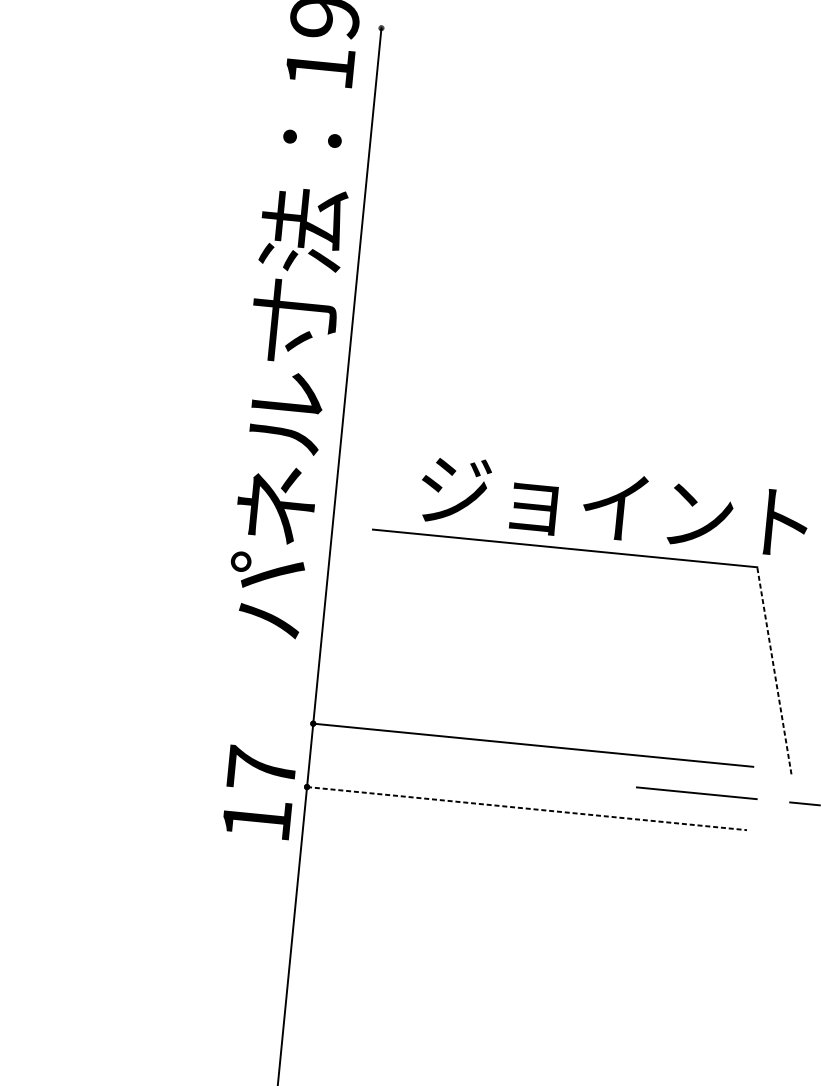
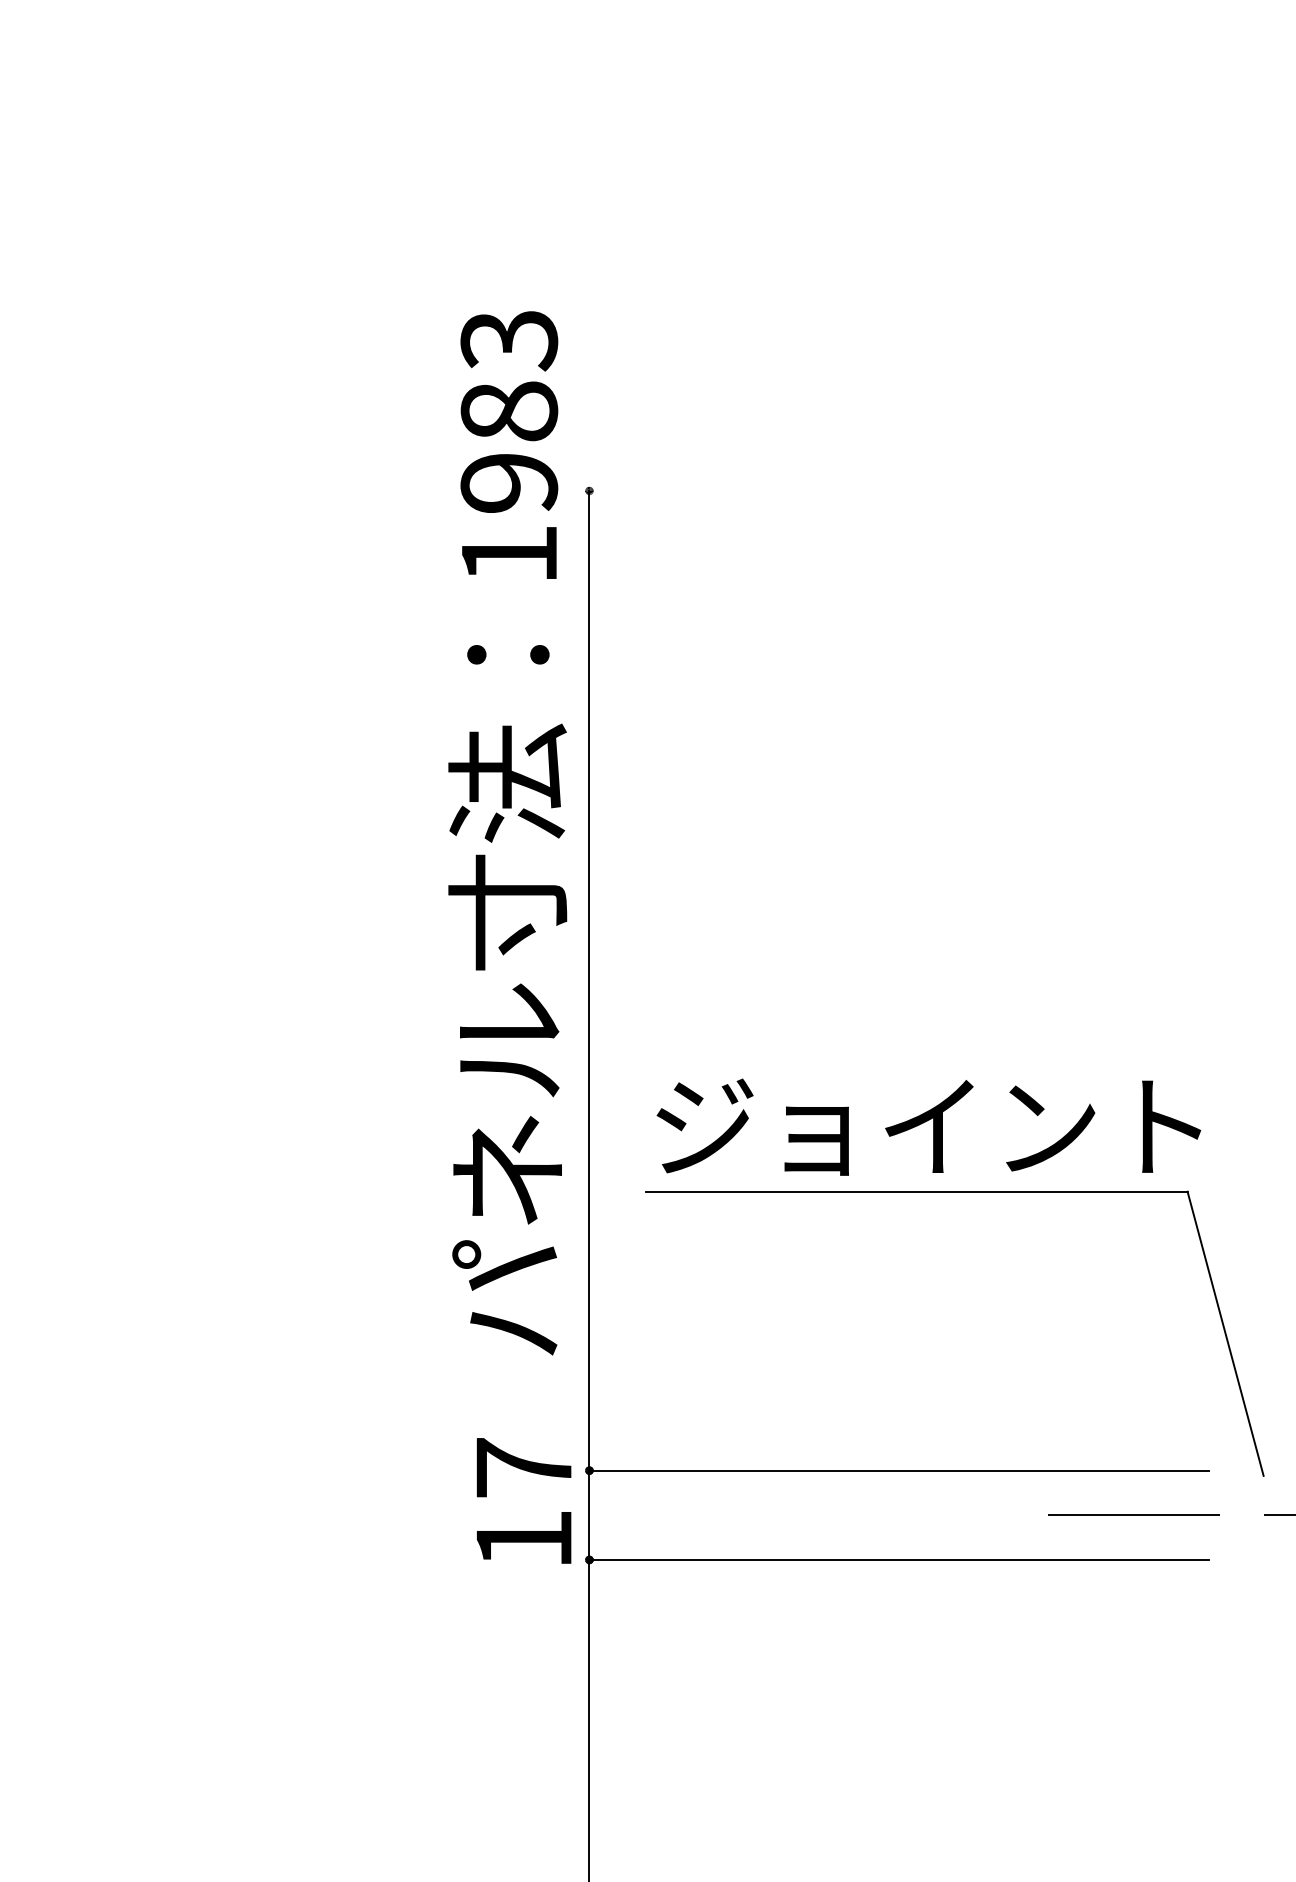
text: (614, 506) -> (928, 1126), moved
line: (774, 670) -> (1225, 1333), dashed -> solid
text: (259, 792) -> (524, 1500), moved
line: (527, 808) -> (899, 1559), dashed -> solid

